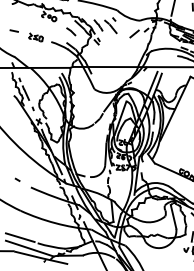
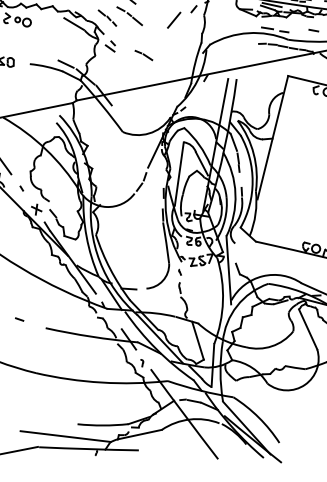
part: (71, 31) -> (144, 54), moved
line: (19, 237) -> (43, 420), removed

